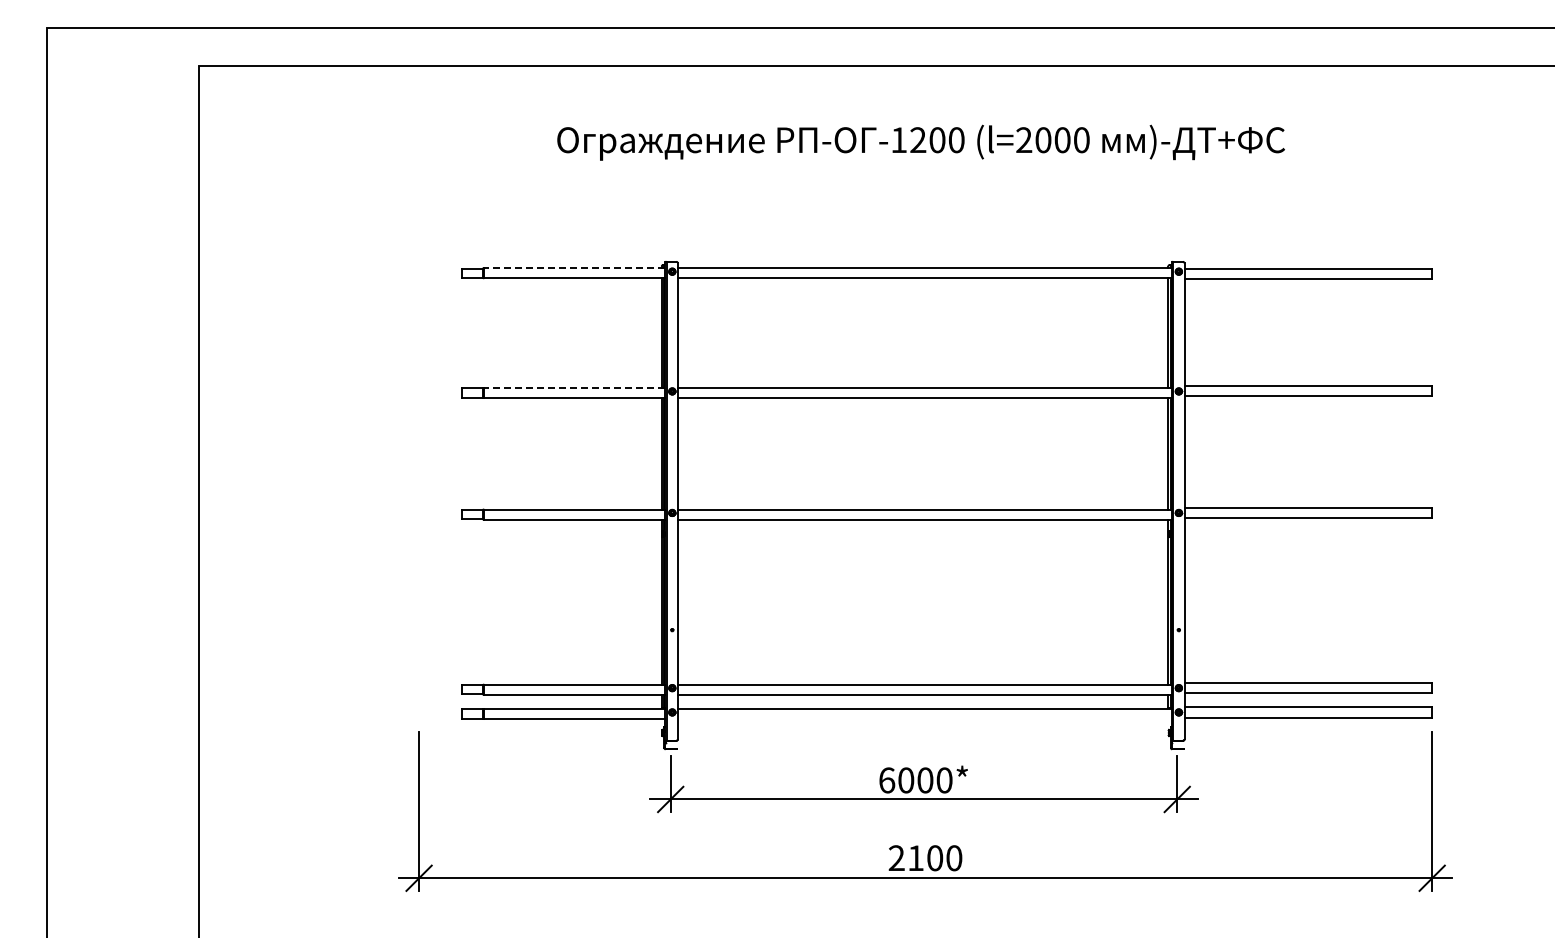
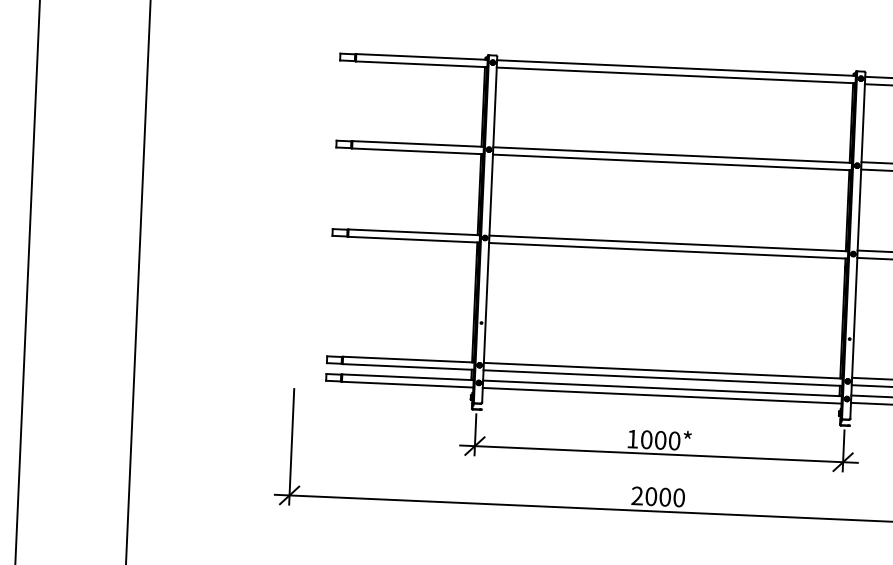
line: (574, 268) -> (421, 57), dashed -> solid
line: (574, 387) -> (418, 143), dashed -> solid
line: (924, 719) -> (661, 396), added
text: (887, 780) -> (633, 439), 6000* -> 1000*
text: (915, 858) -> (650, 496), 2100 -> 2000

